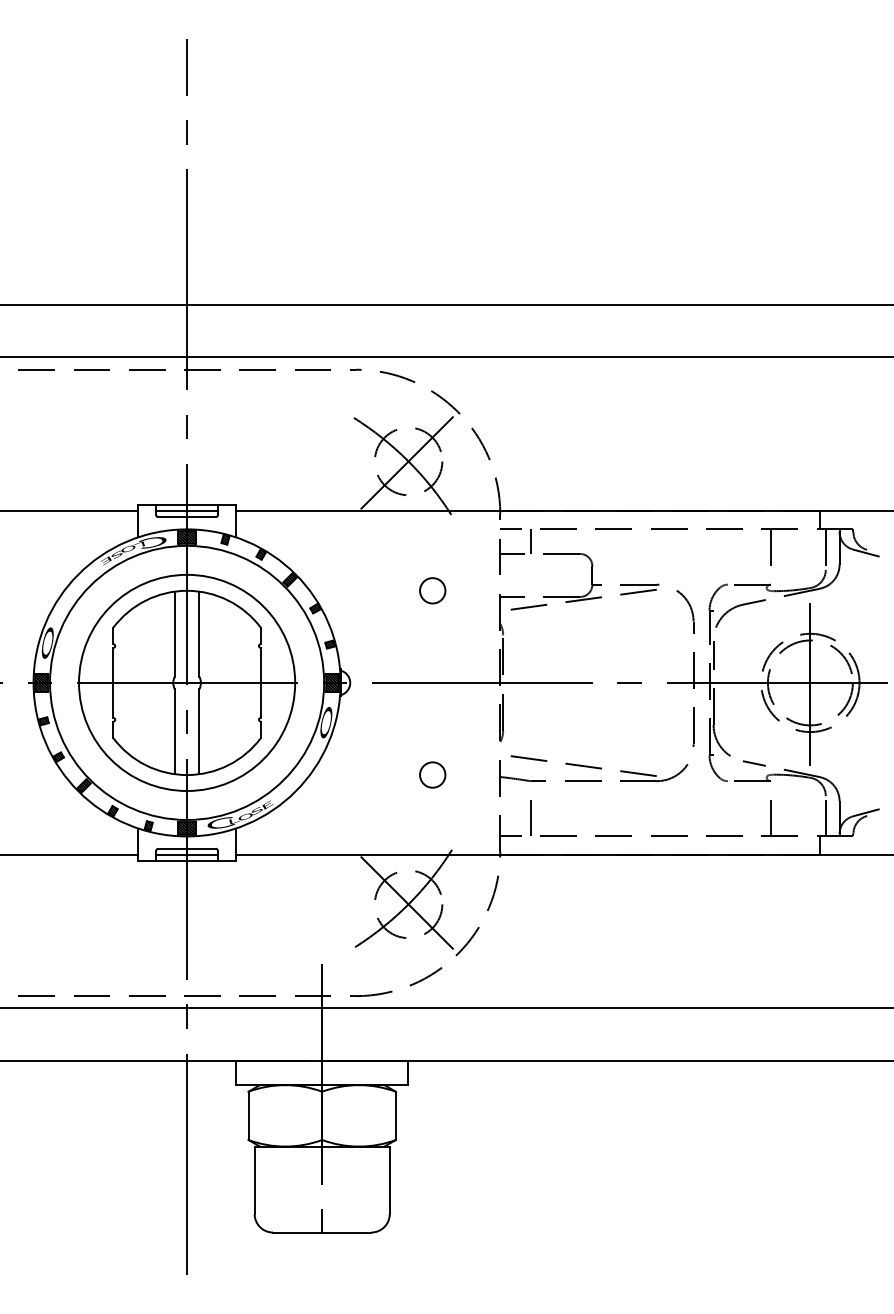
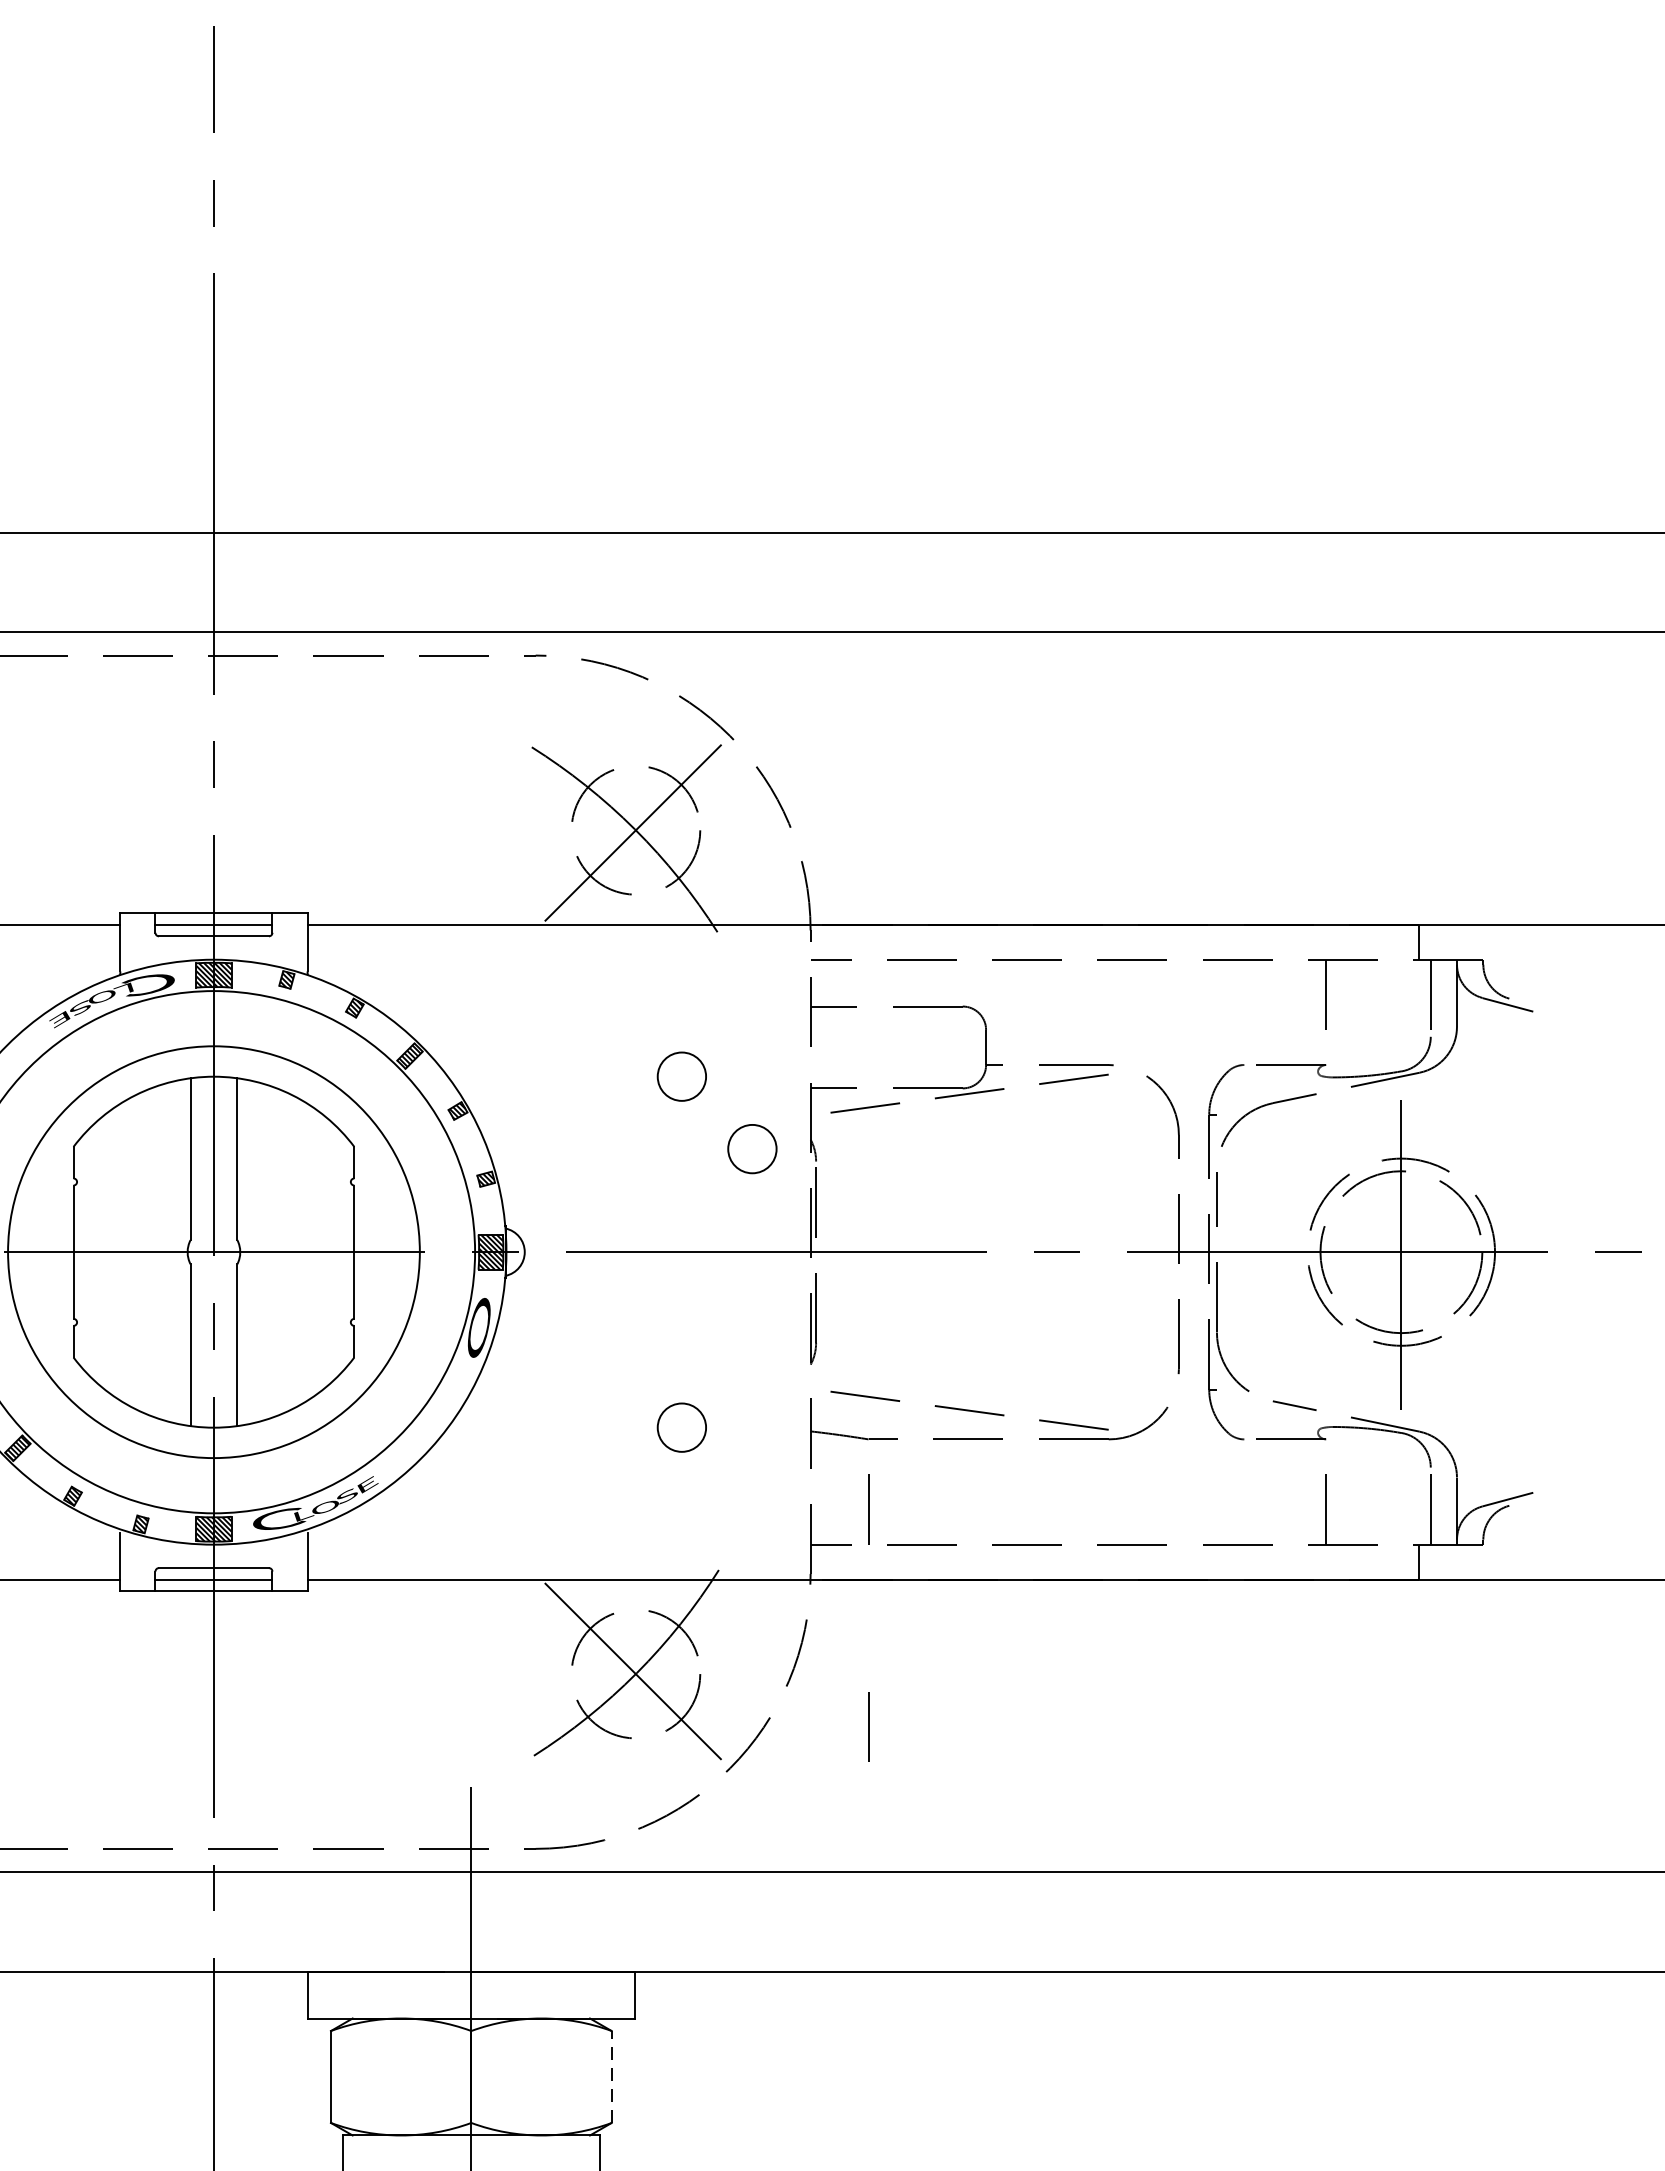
line: (530, 541) -> (868, 982), removed
circle: (469, 628) -> (751, 1148), added
line: (530, 931) -> (868, 1725), added
line: (395, 1115) -> (610, 2076), solid -> dashed

